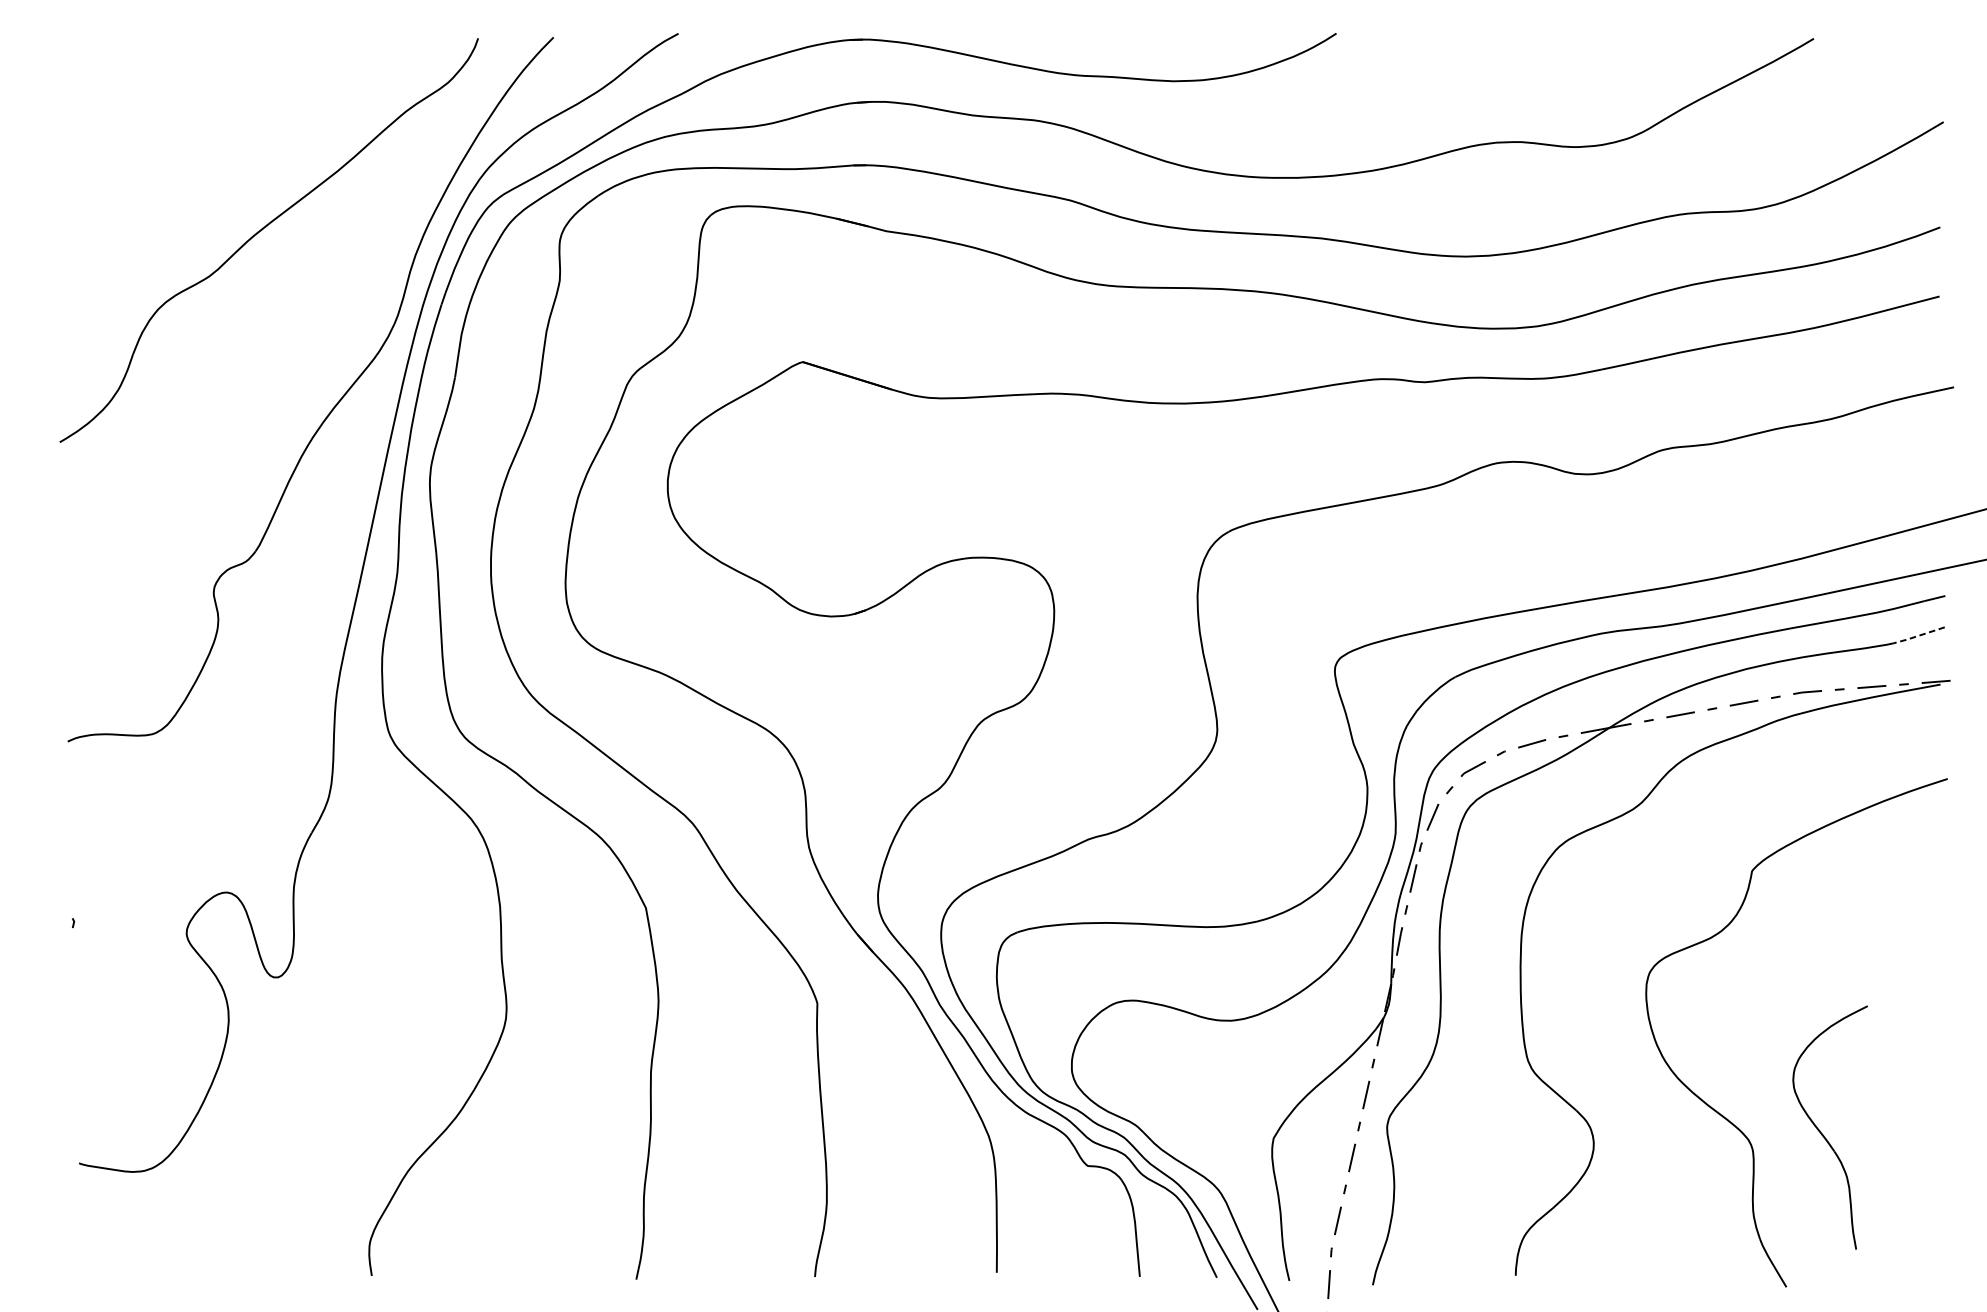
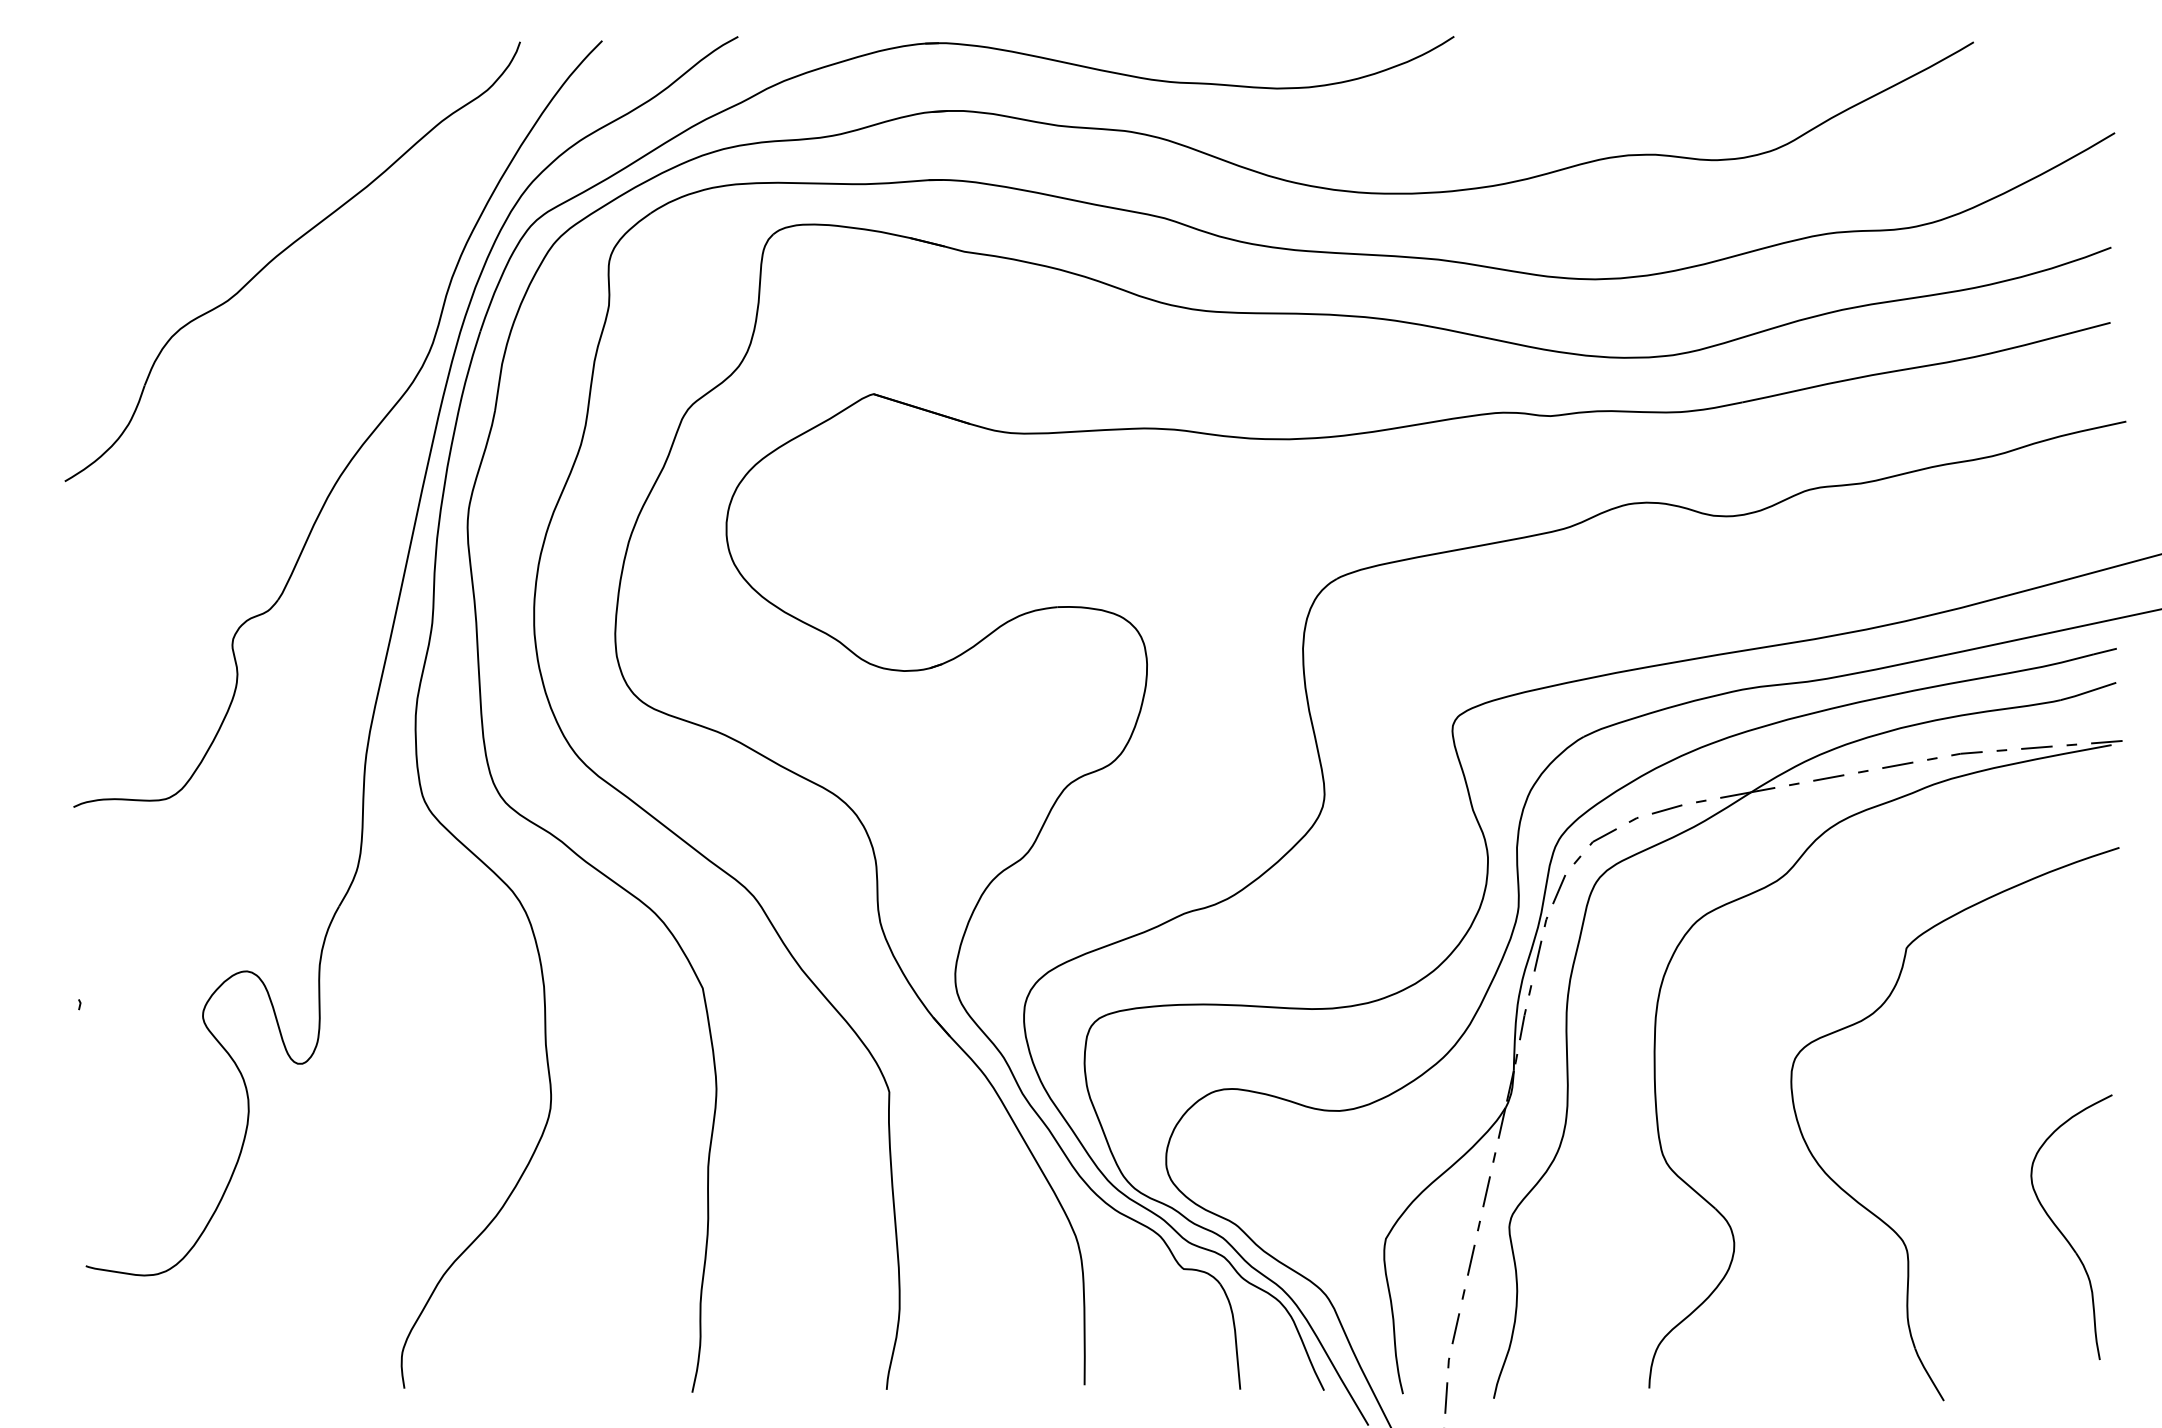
line: (1919, 635) -> (2088, 691), dashed -> solid
part: (1821, 1132) -> (2062, 1232), moved

